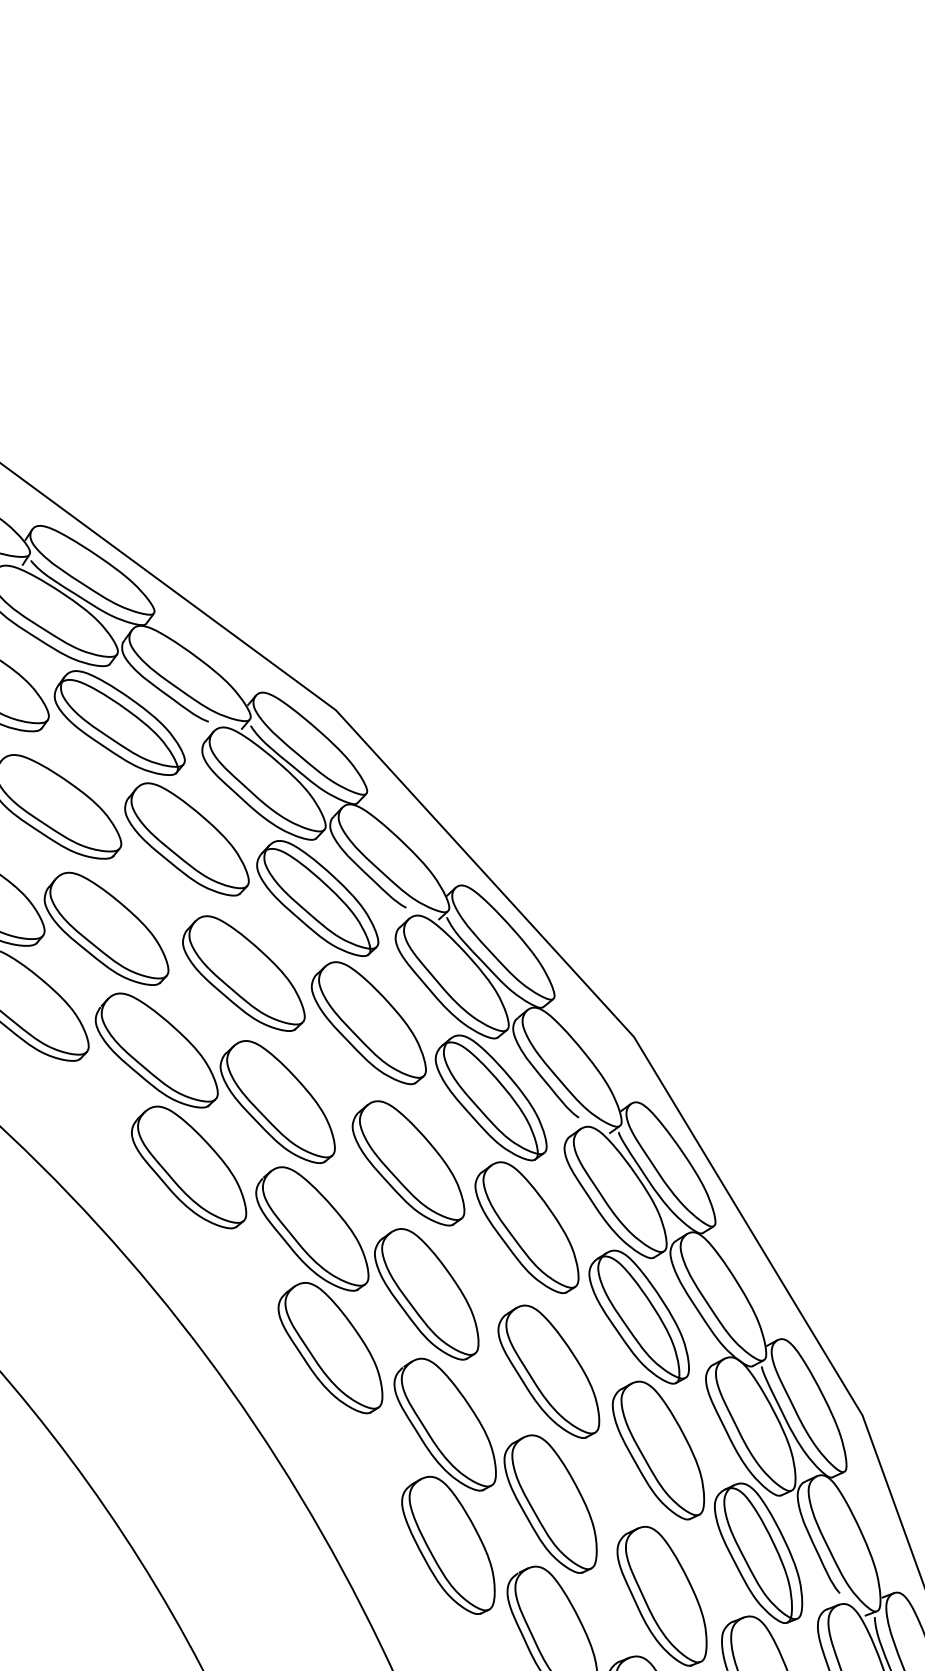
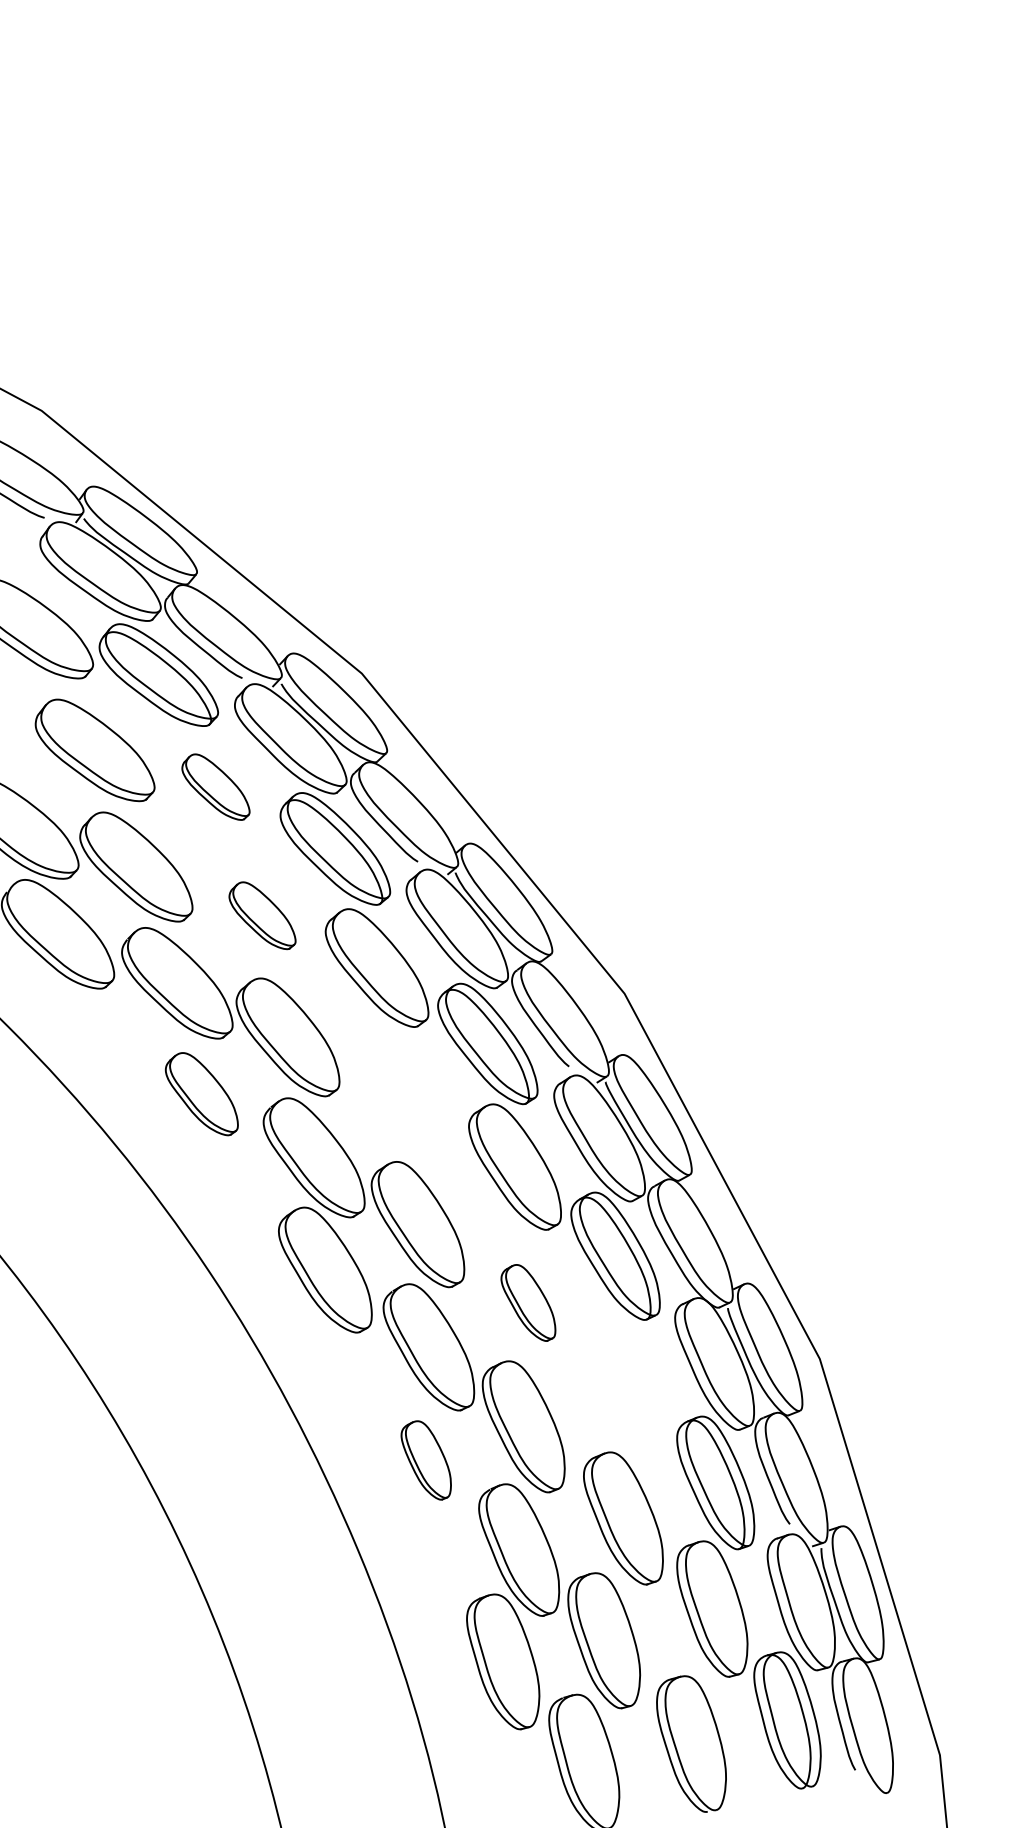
part: (186, 838) -> (215, 786), size x0.6
part: (243, 973) -> (262, 915), size x0.6
part: (408, 1162) -> (407, 1100), removed
part: (188, 1166) -> (201, 1093), size x0.7
part: (548, 1371) -> (528, 1302), size x0.6
part: (657, 1450) -> (626, 1381), removed
part: (448, 1545) -> (426, 1460), size x0.6

